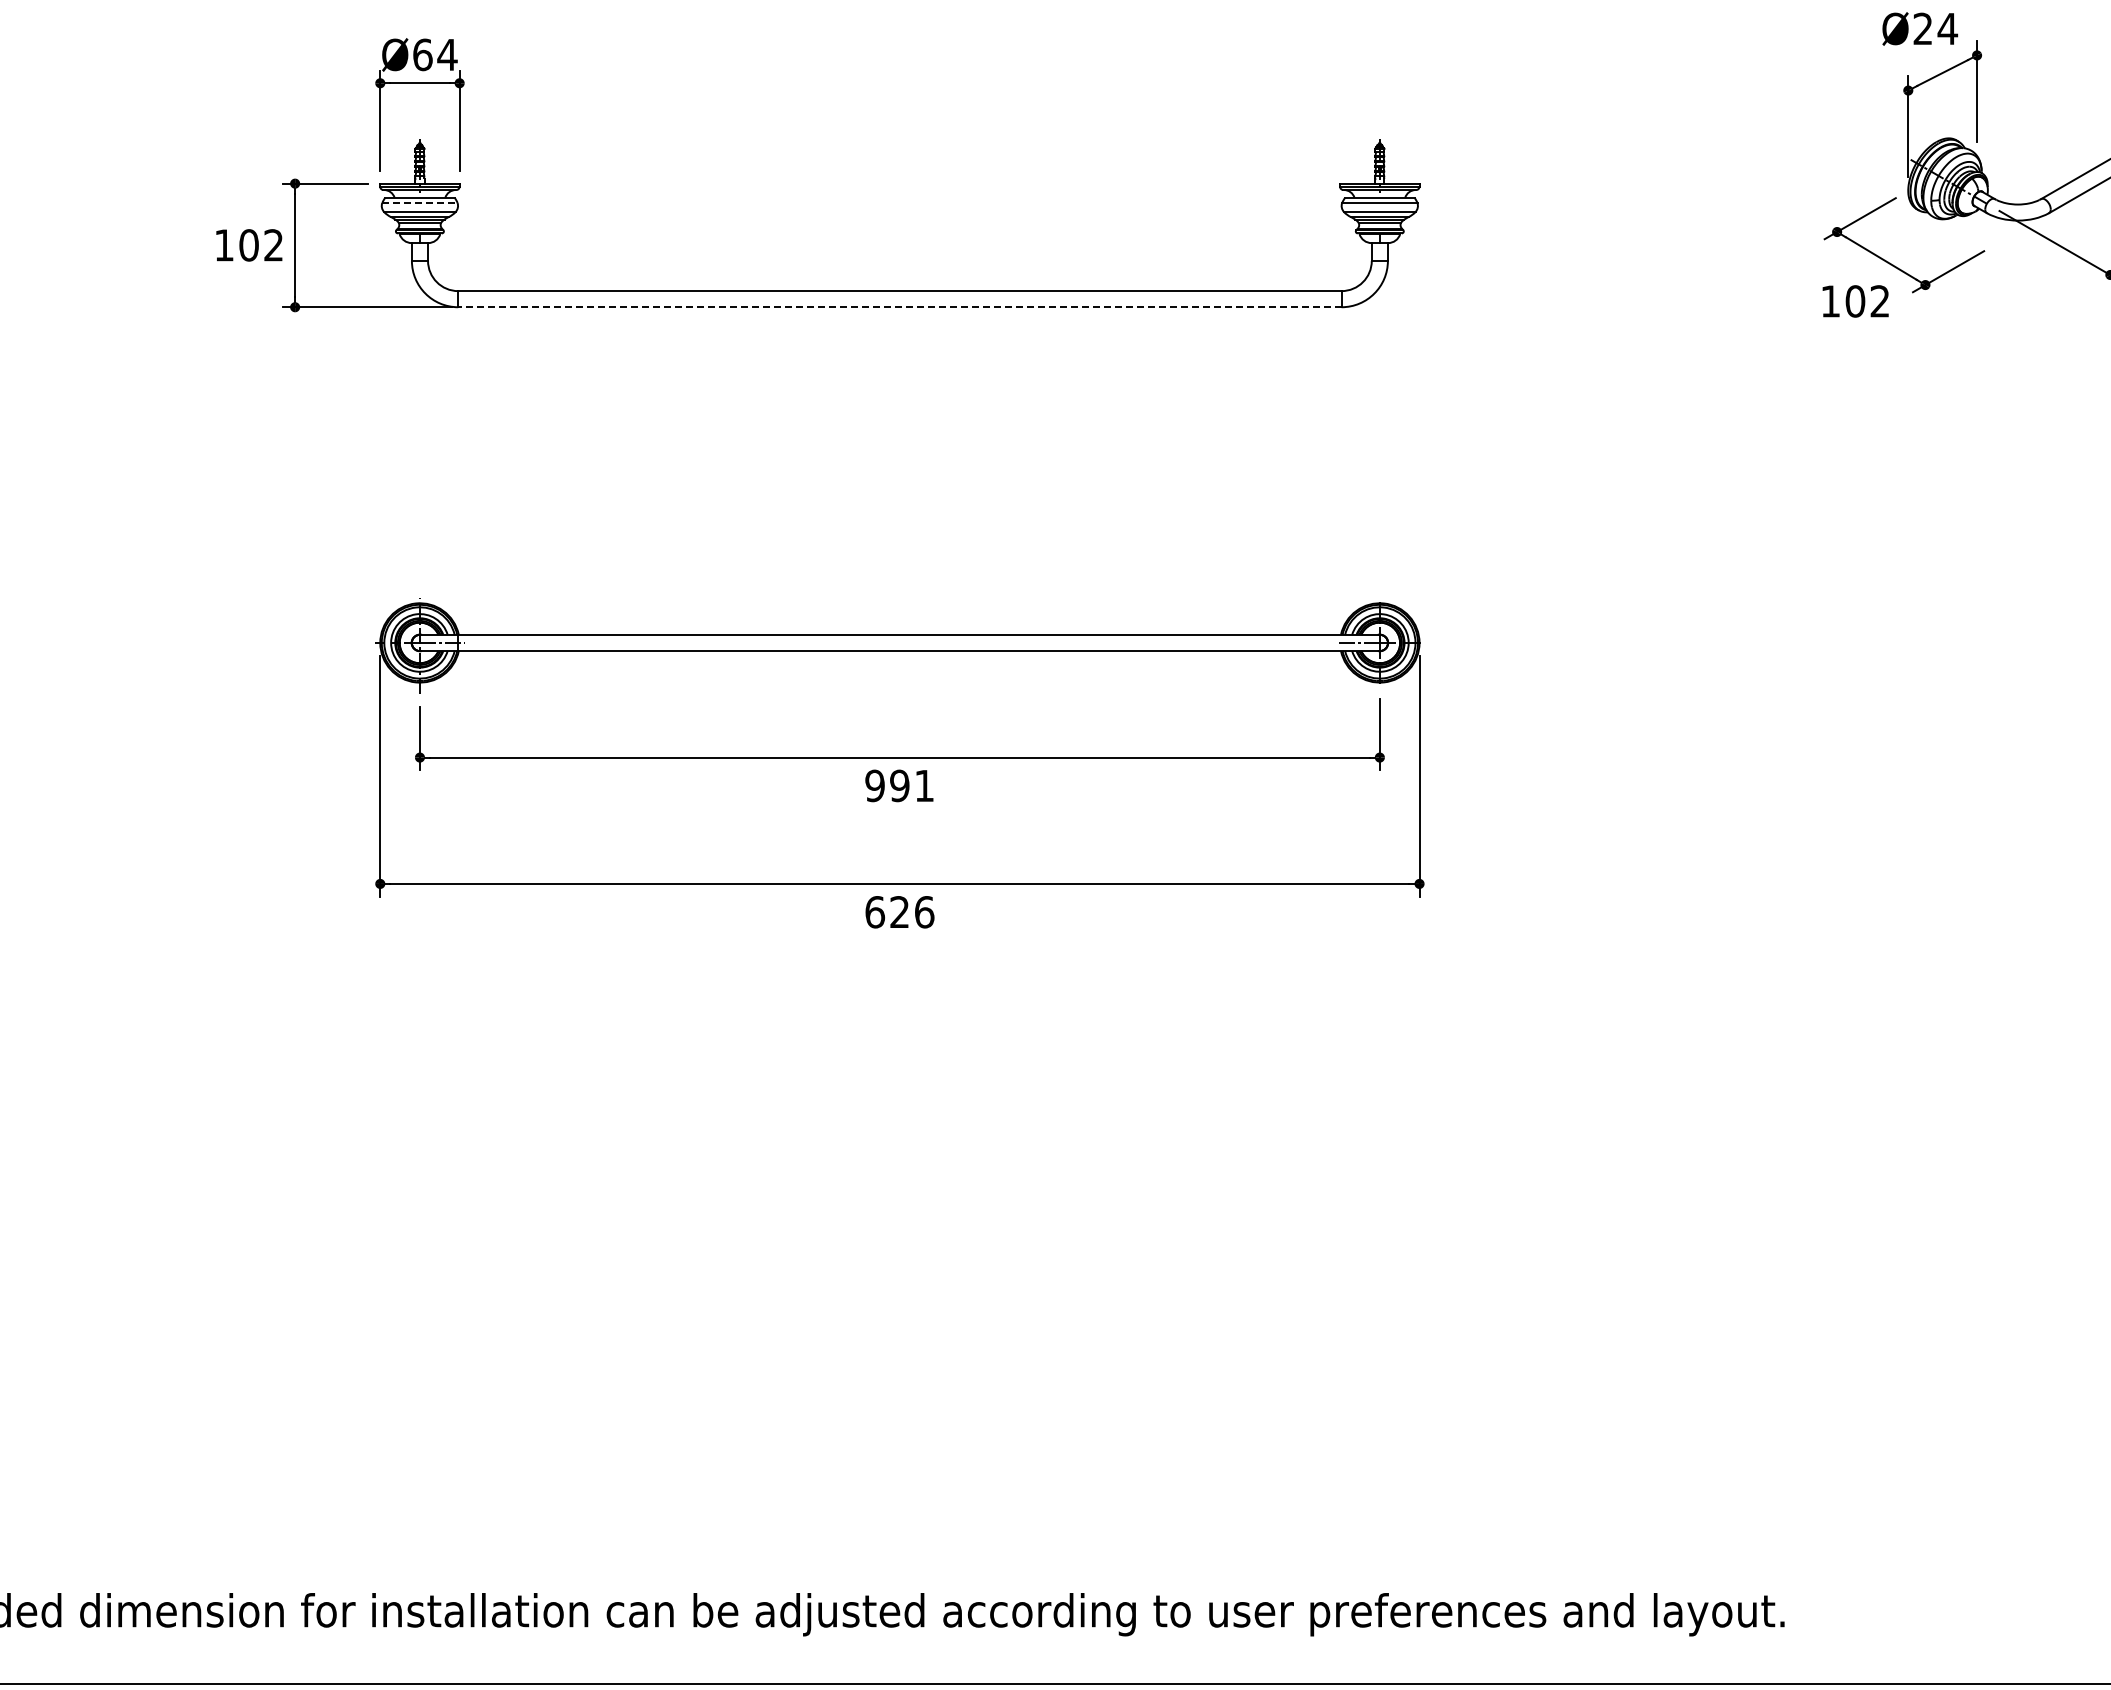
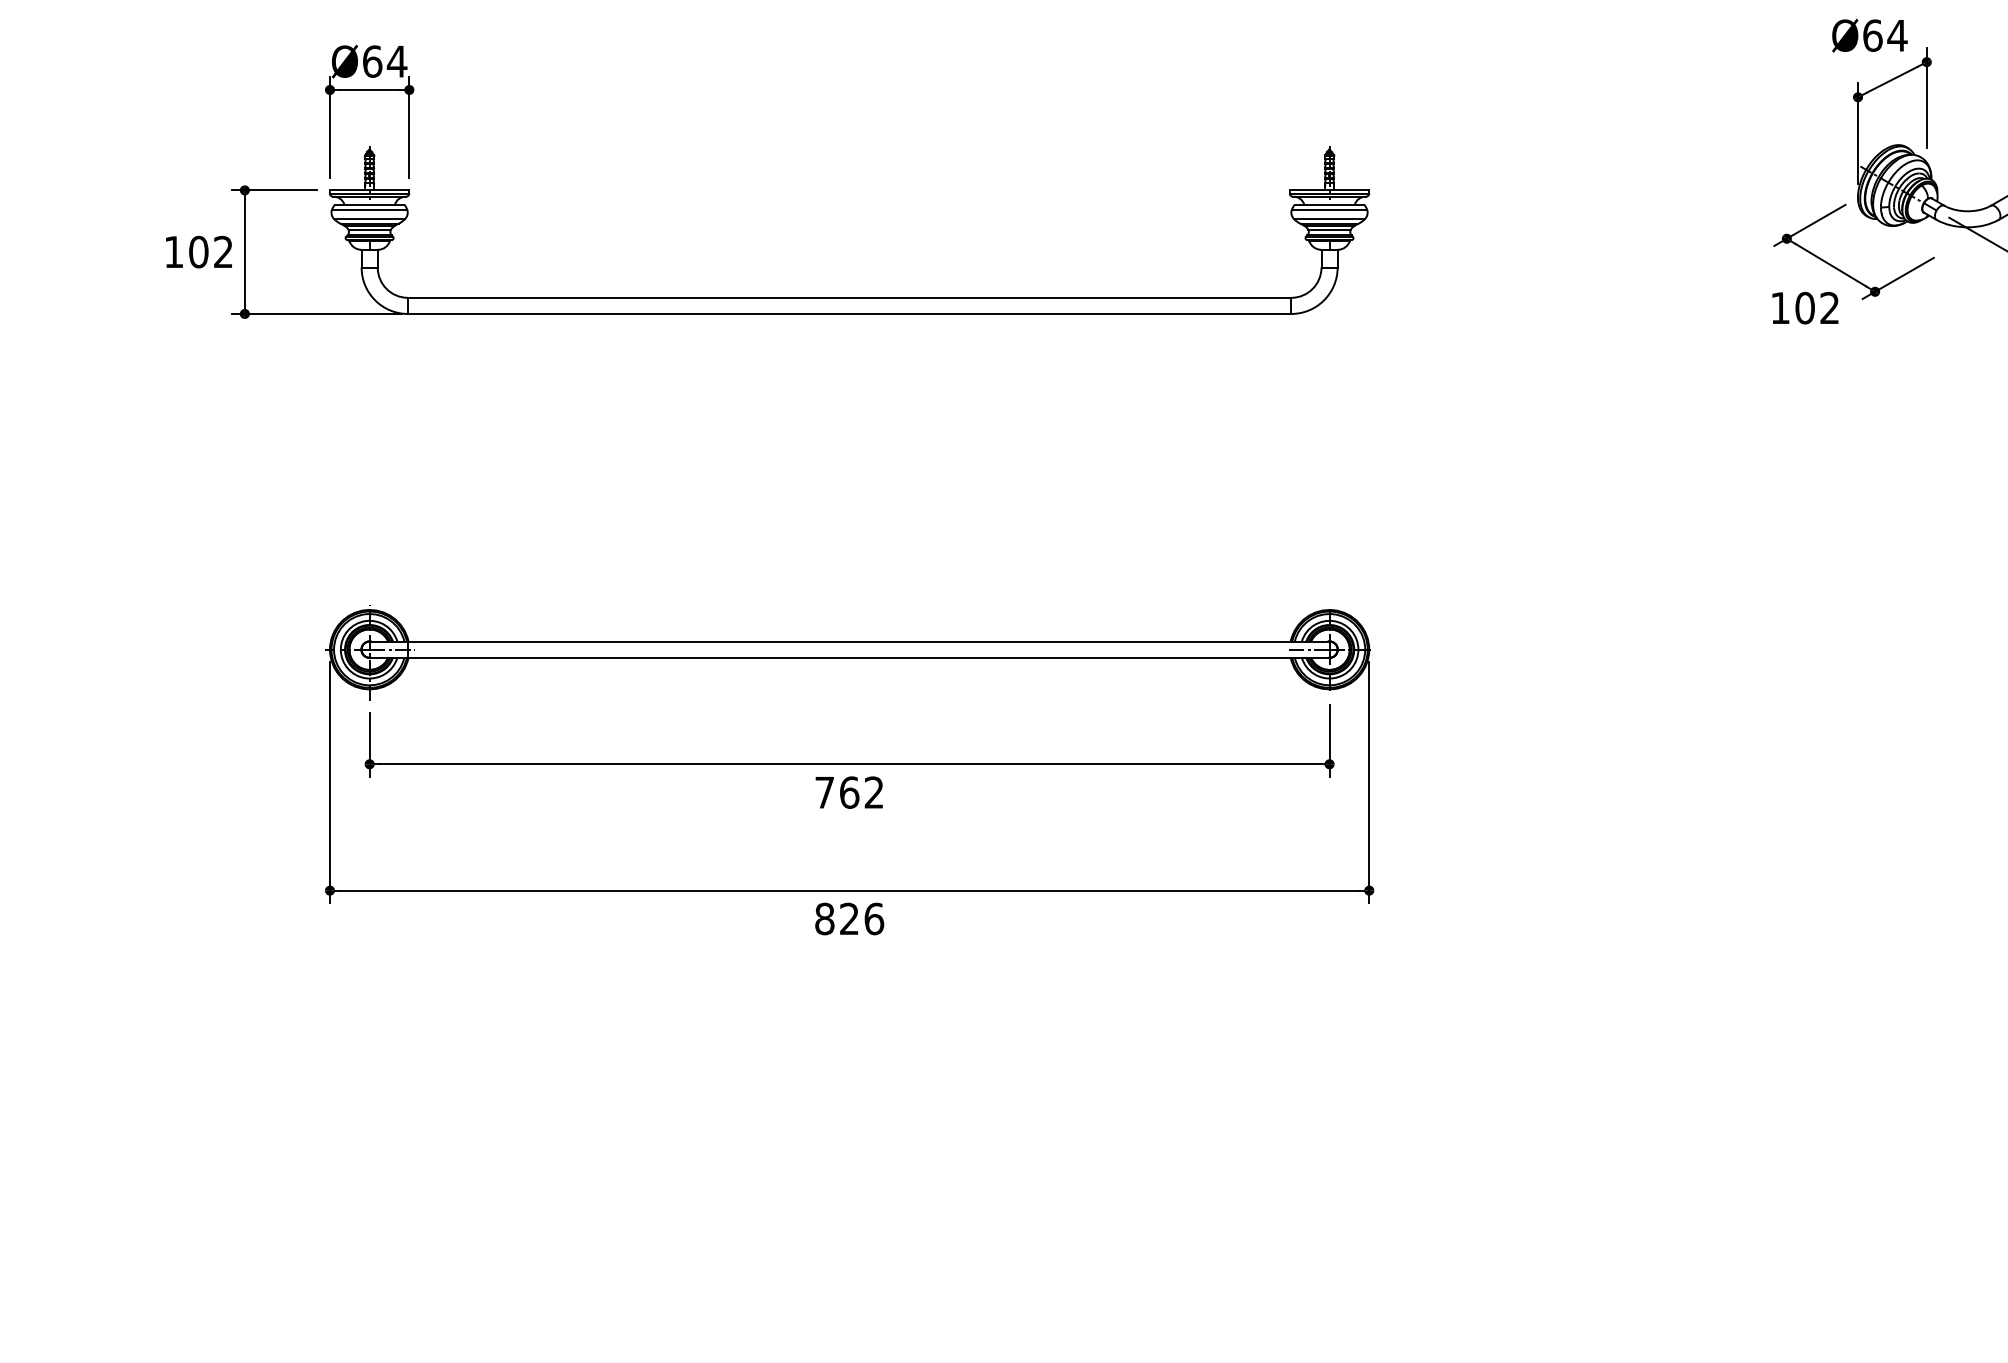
text: (1923, 28) -> (1873, 35), Ø24 -> Ø64
line: (419, 202) -> (369, 209), dashed -> solid
line: (899, 307) -> (849, 314), dashed -> solid
text: (899, 785) -> (849, 792), 991 -> 762
text: (875, 912) -> (825, 919), 626 -> 826

